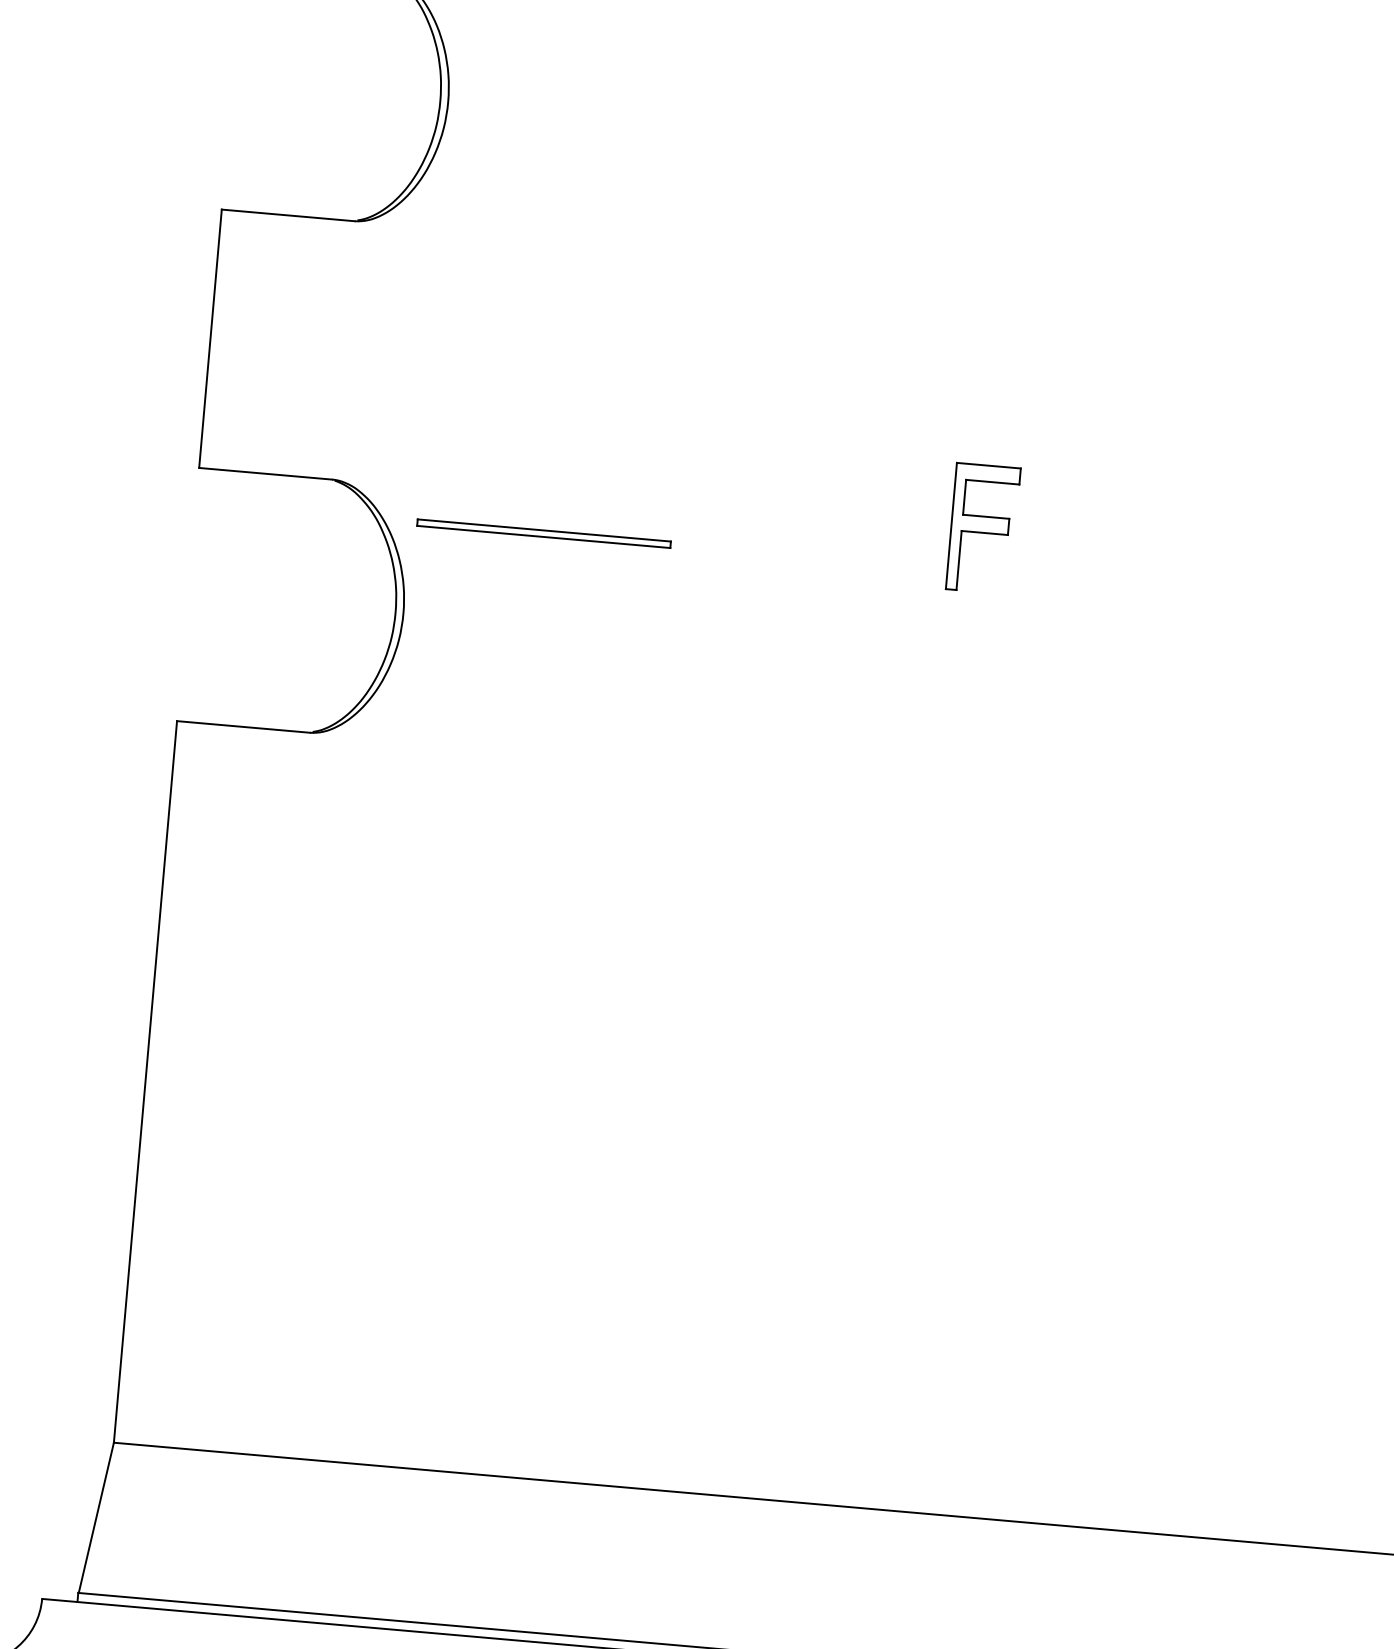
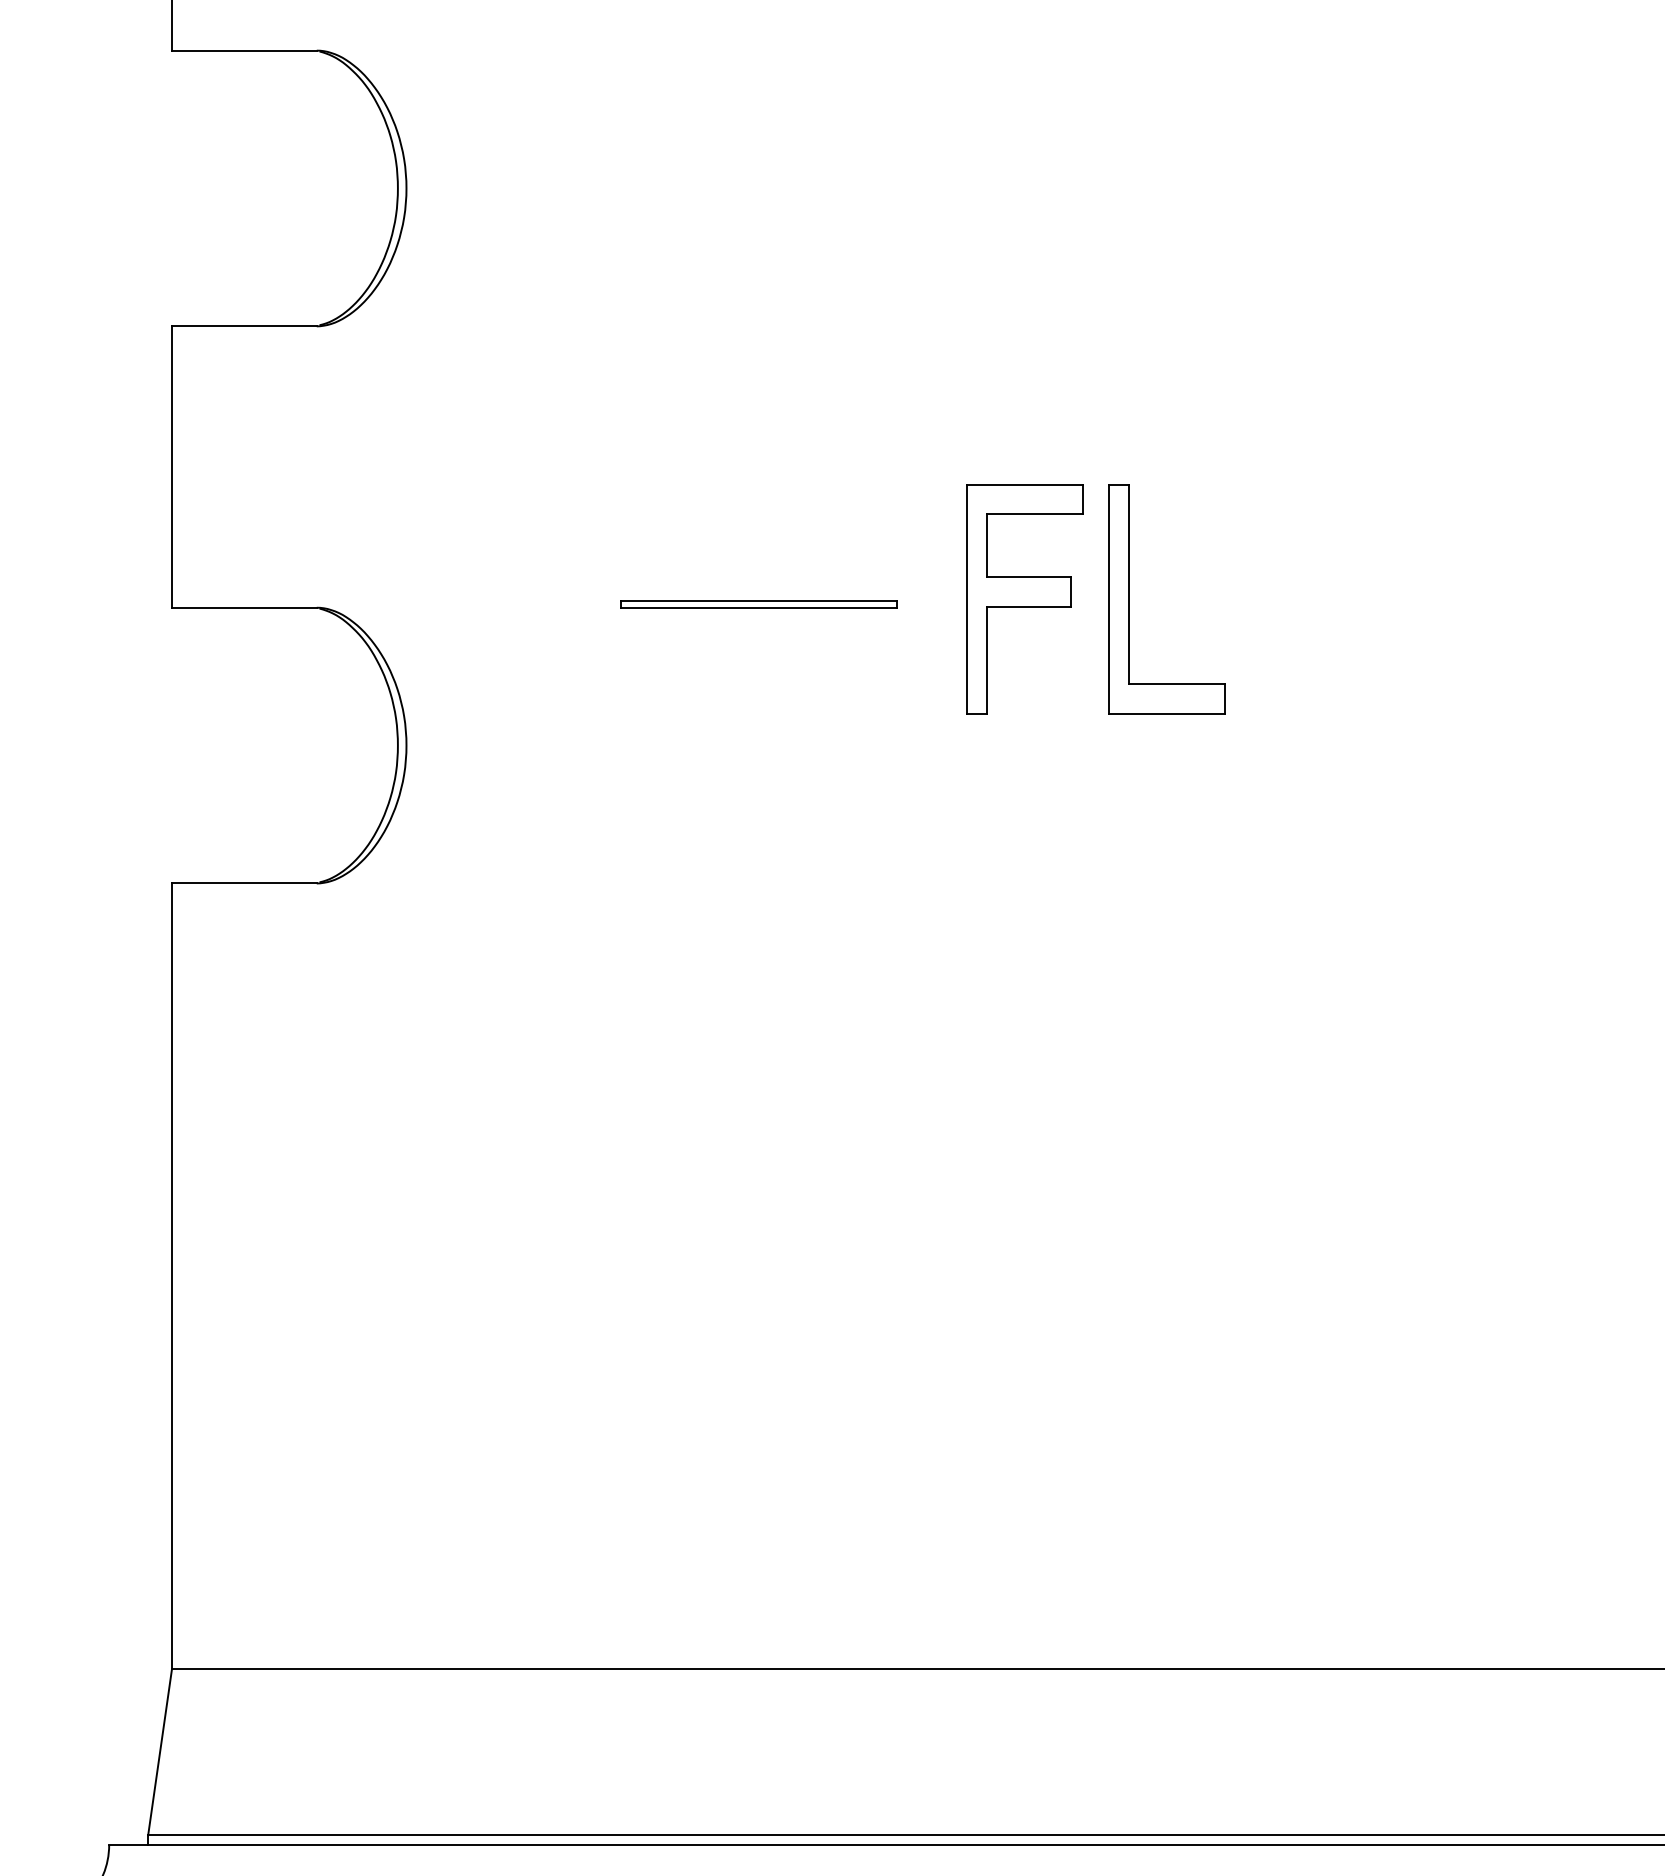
part: (982, 528) -> (1024, 599), size x1.67
part: (543, 533) -> (758, 604), moved
part: (1079, 537) -> (1129, 599), added

